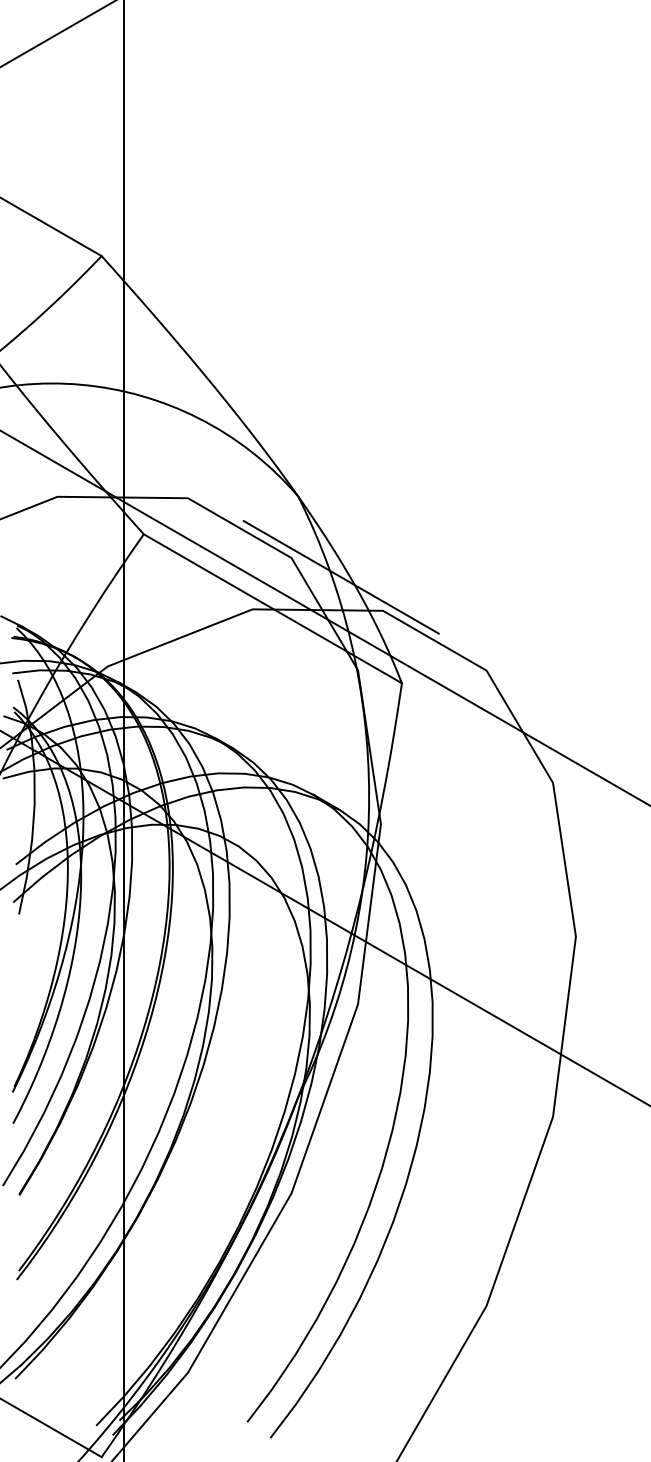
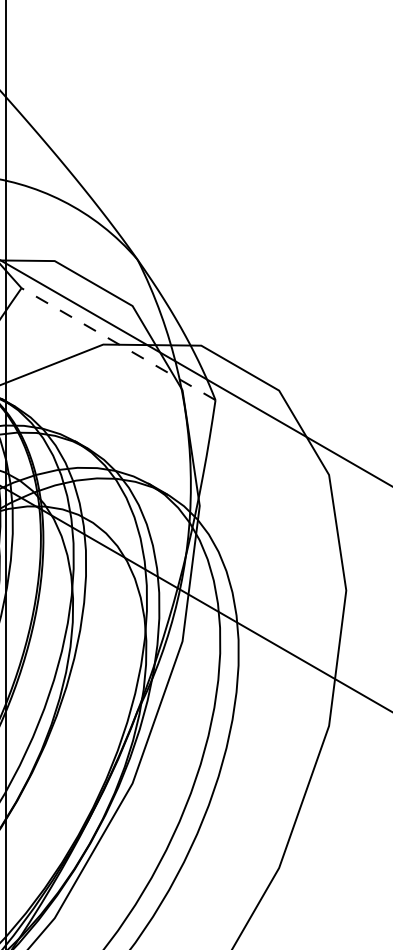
line: (340, 577) -> (169, 320), removed
line: (272, 608) -> (118, 343), solid -> dashed

